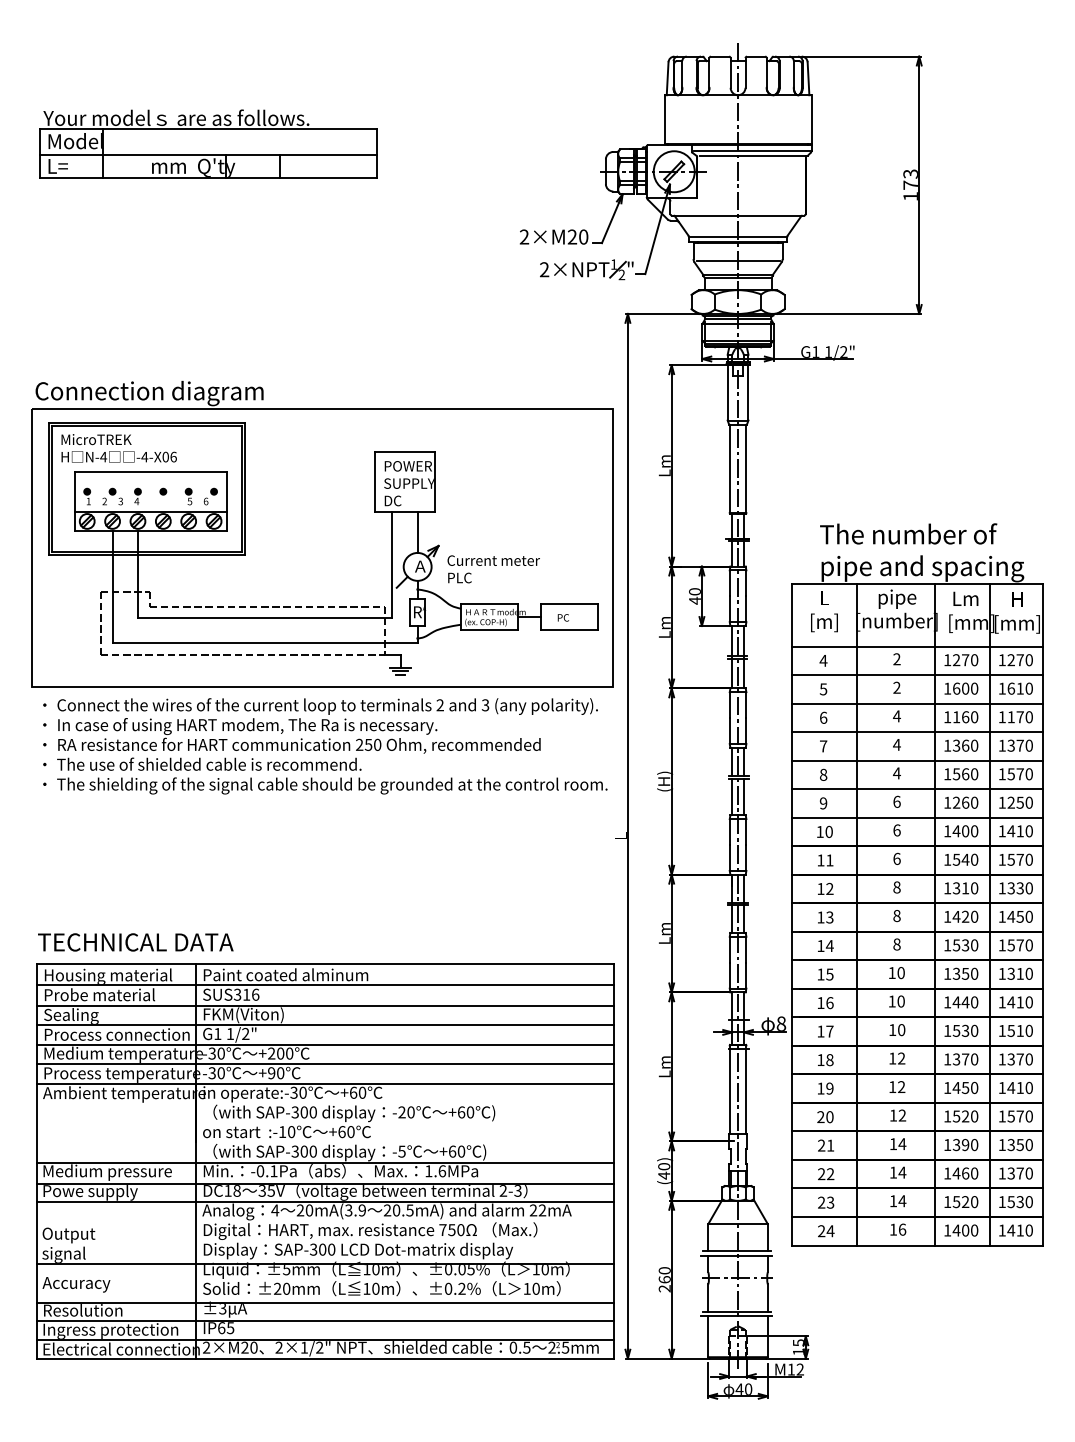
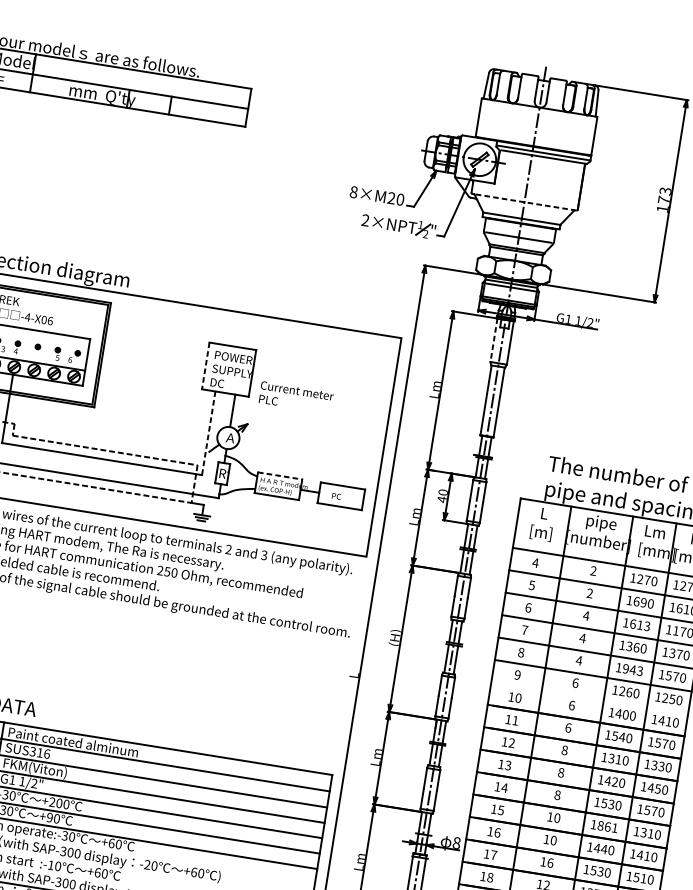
line: (738, 215) -> (524, 202), solid -> dashed
text: (524, 236) -> (353, 191), 2×M20 -> 8×M20
line: (727, 392) -> (493, 339), solid -> dashed
line: (375, 481) -> (206, 365), solid -> dashed
line: (392, 565) -> (208, 433), solid -> dashed
text: (493, 569) -> (295, 397), moved
line: (489, 603) -> (280, 475), solid -> dashed
text: (965, 688) -> (643, 602), 1600 -> 1690
text: (965, 717) -> (640, 625), 1160 -> 1613
text: (965, 774) -> (632, 670), 1560 -> 1943
line: (917, 817) -> (589, 697), removed
text: (965, 973) -> (607, 826), 1350 -> 1861
text: (901, 1029) -> (550, 862), 10 -> 16

